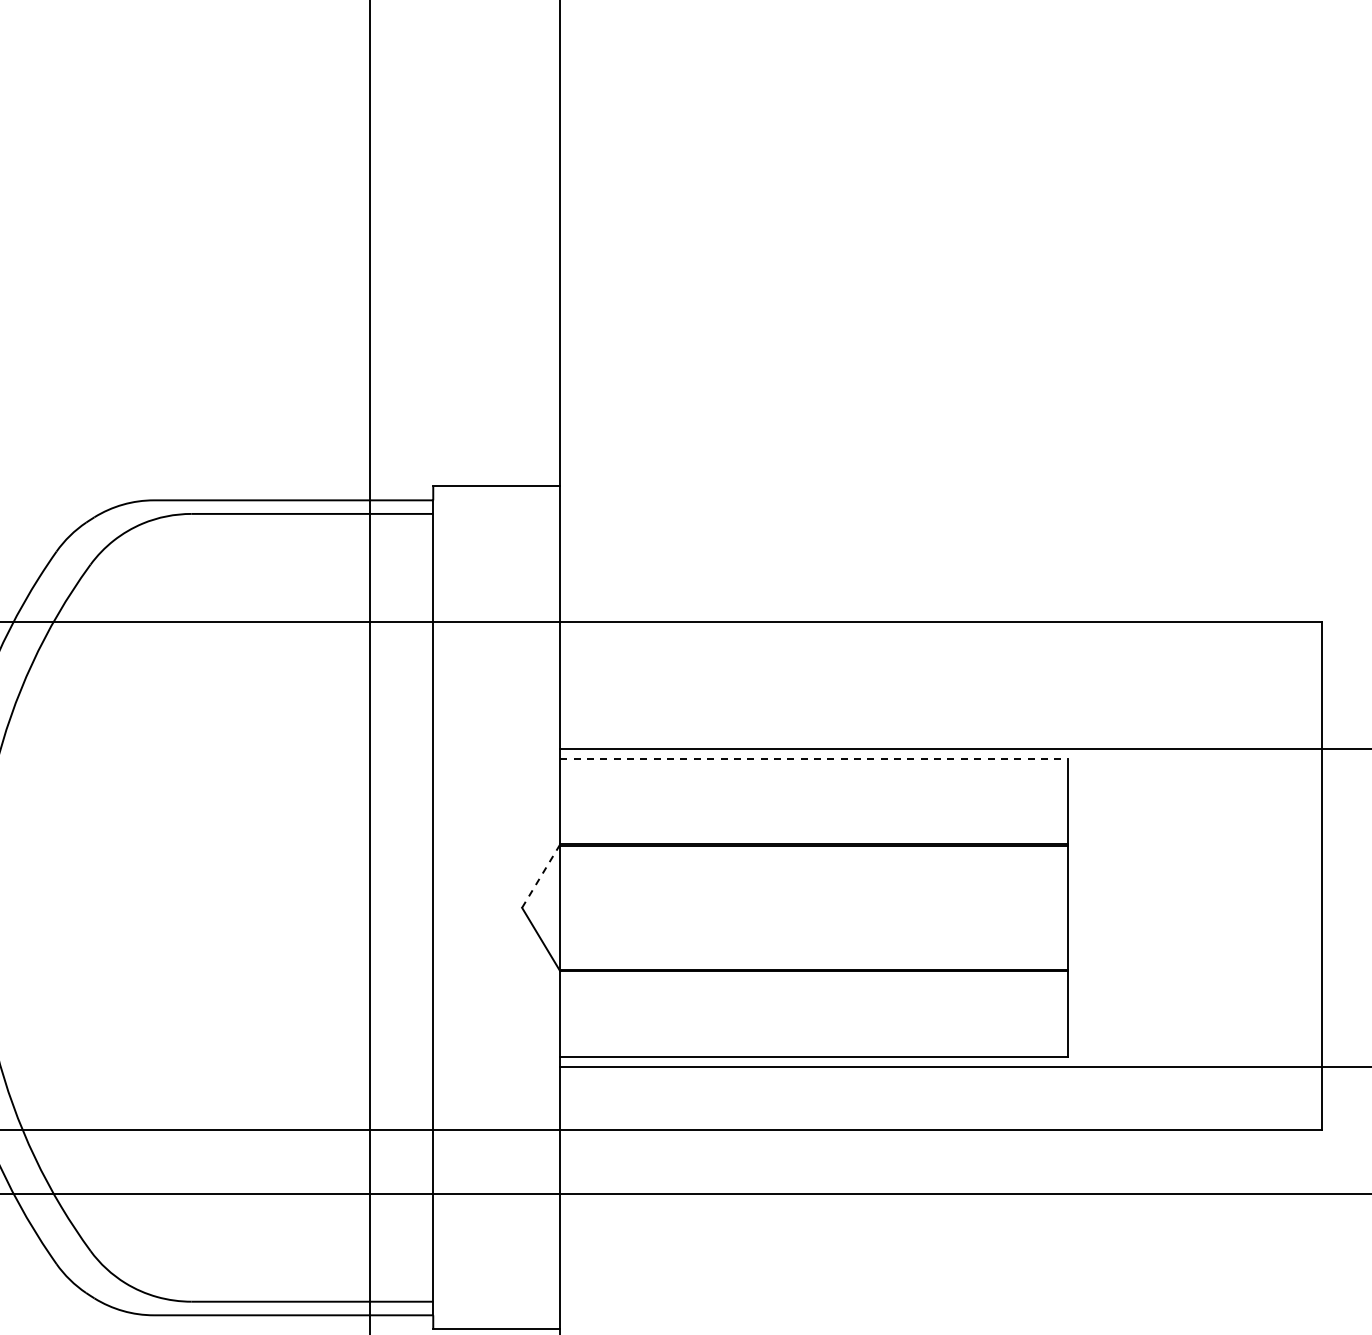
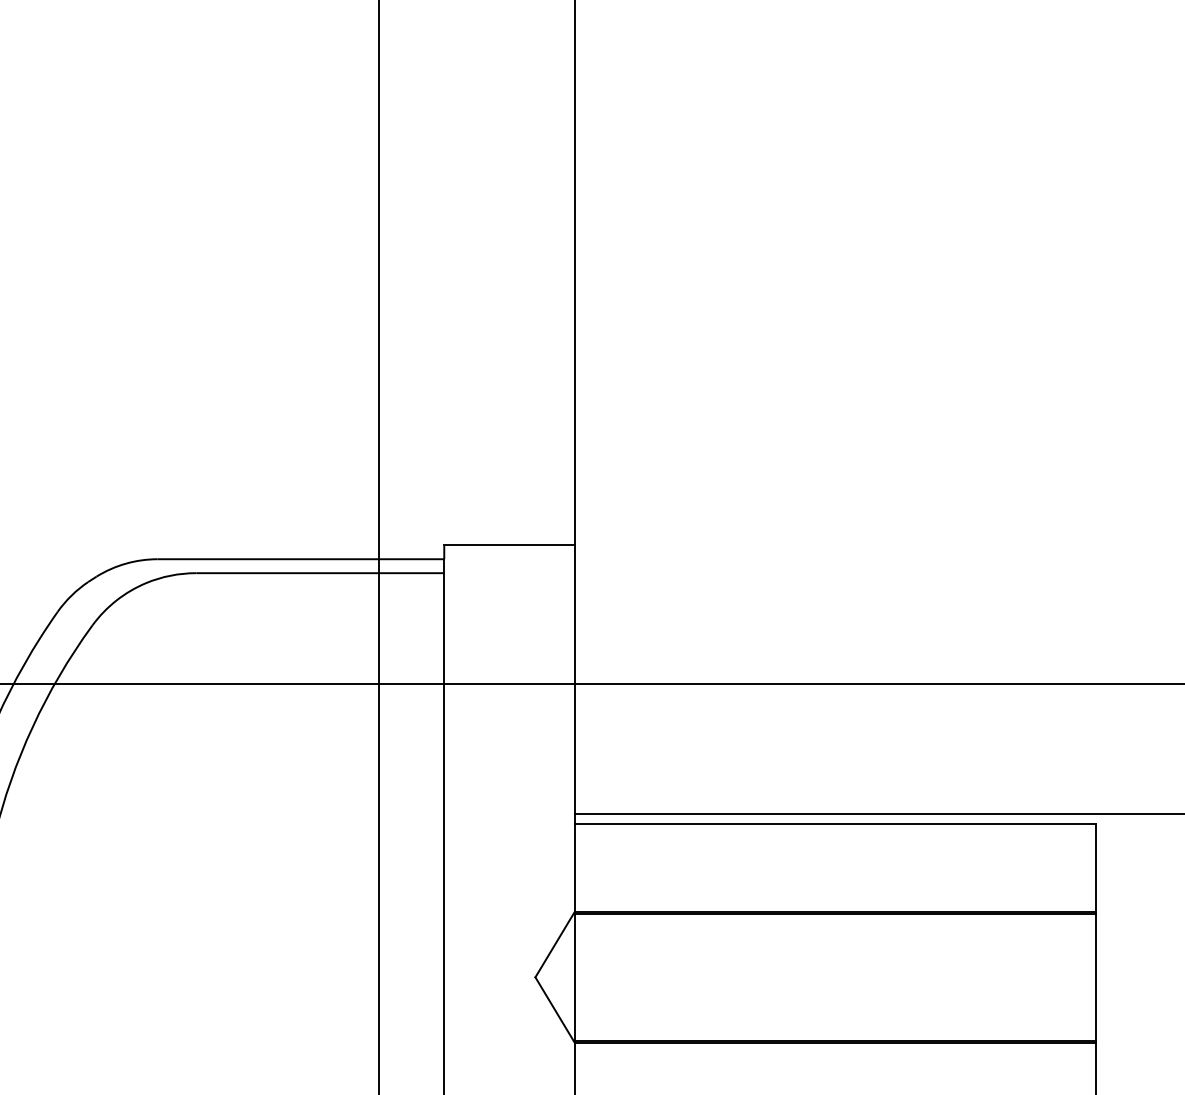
line: (814, 758) -> (835, 824), dashed -> solid
line: (541, 875) -> (555, 944), dashed -> solid

